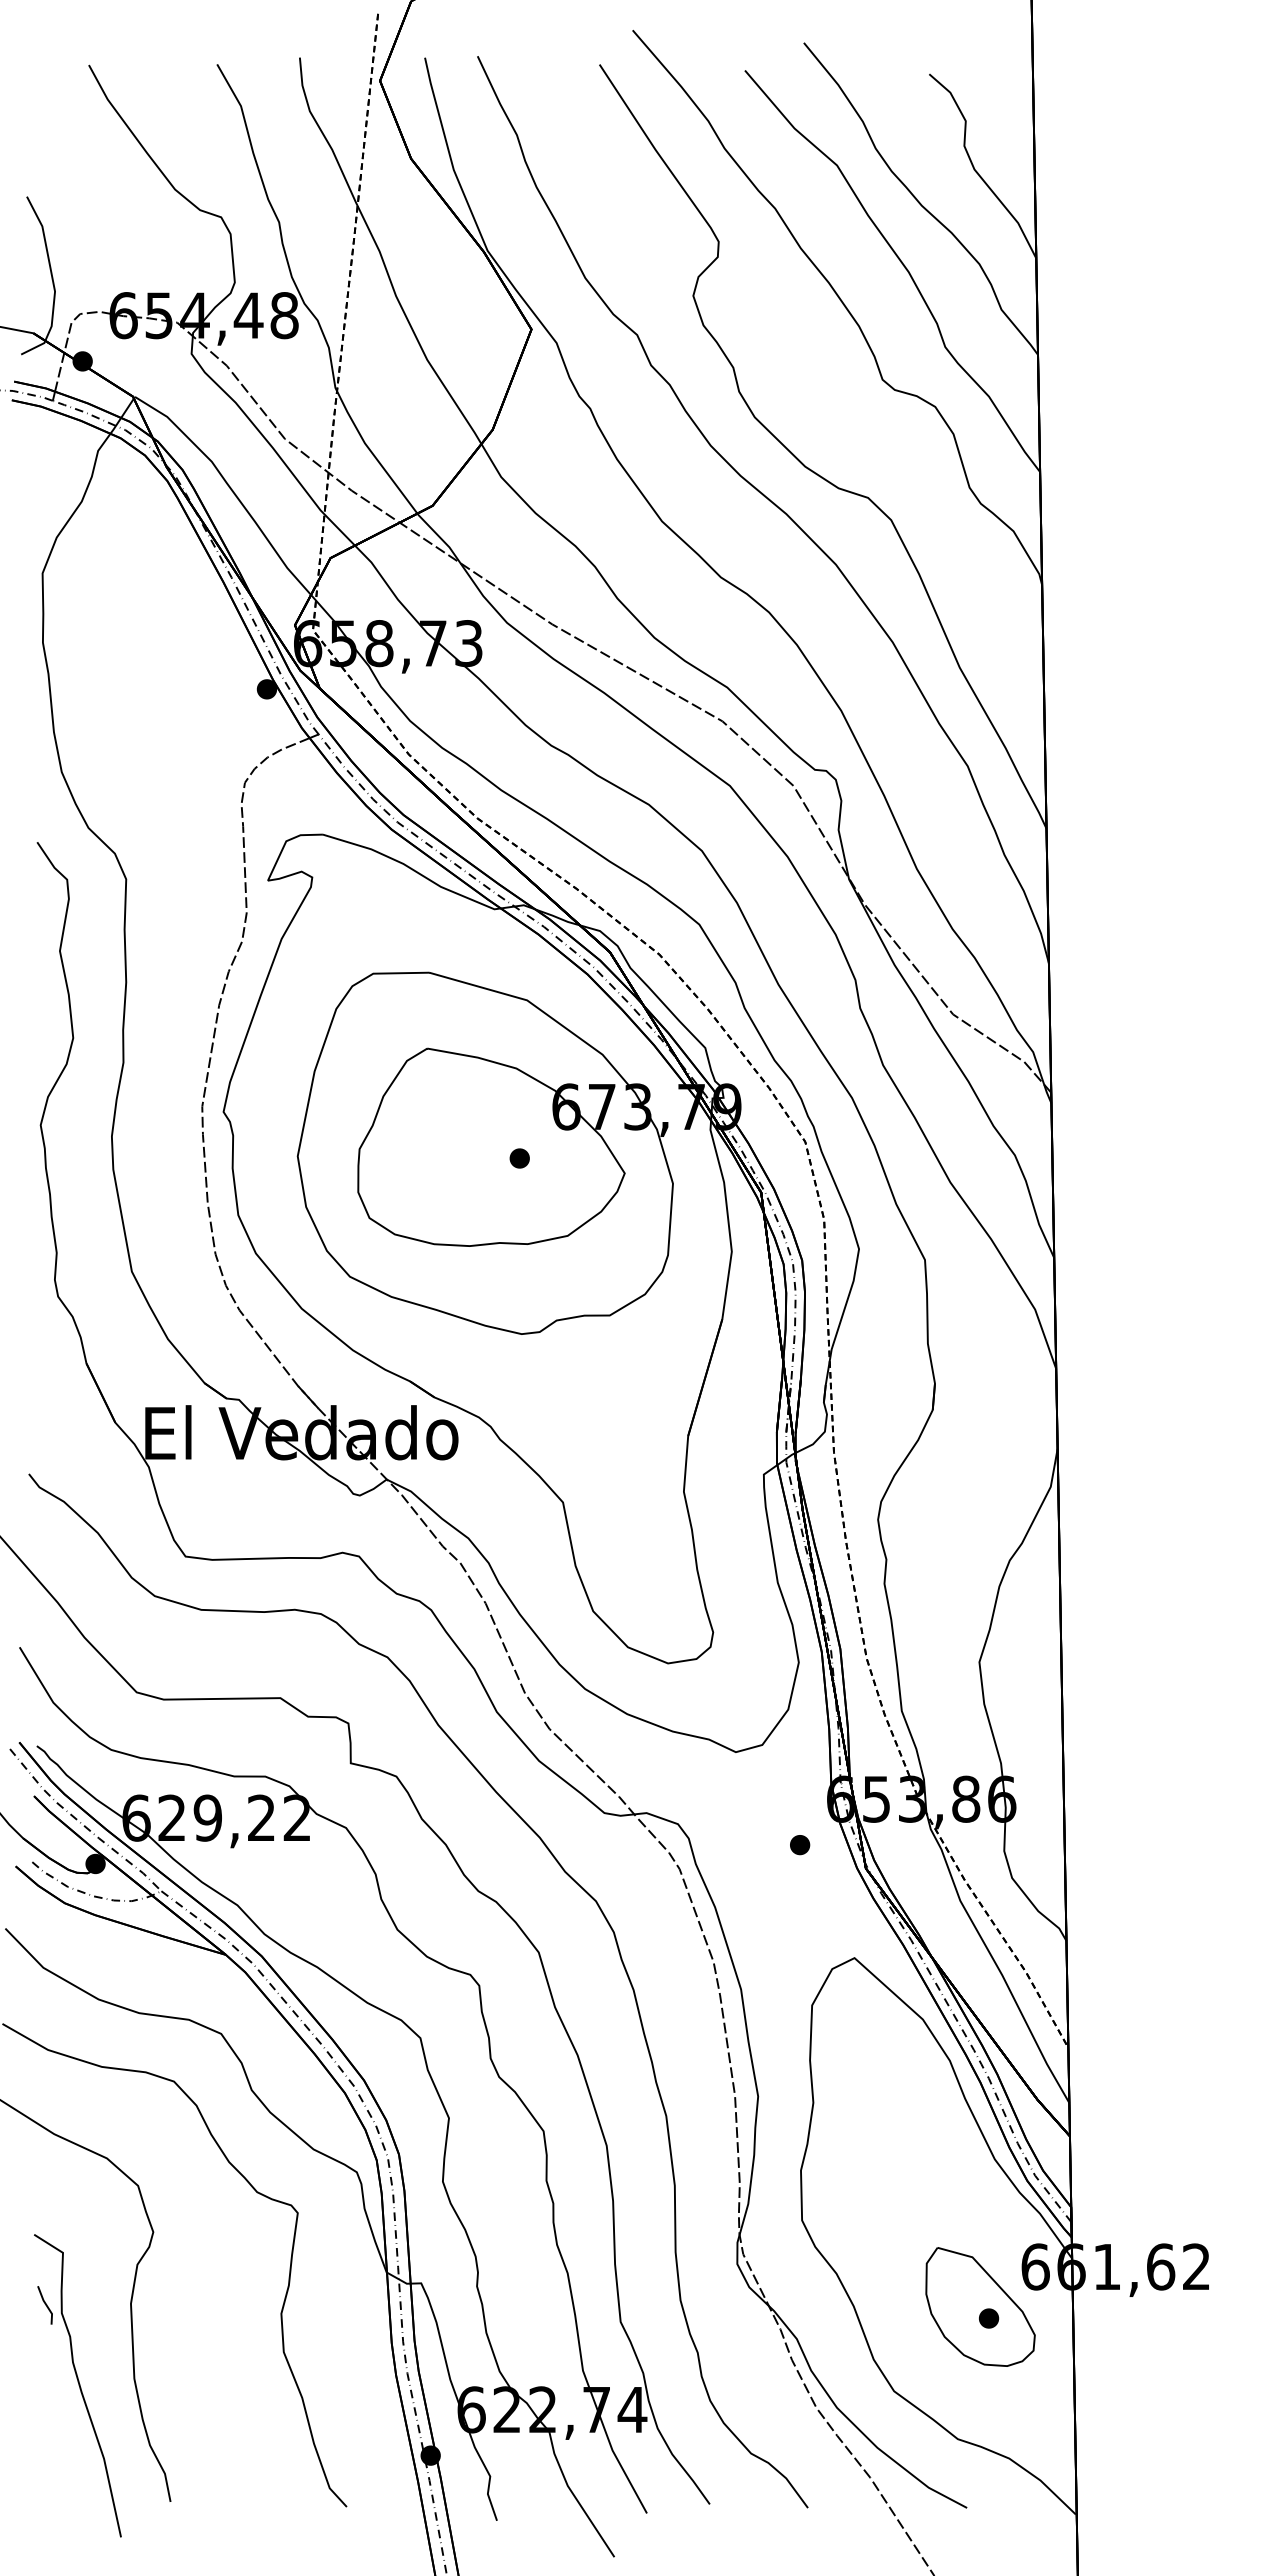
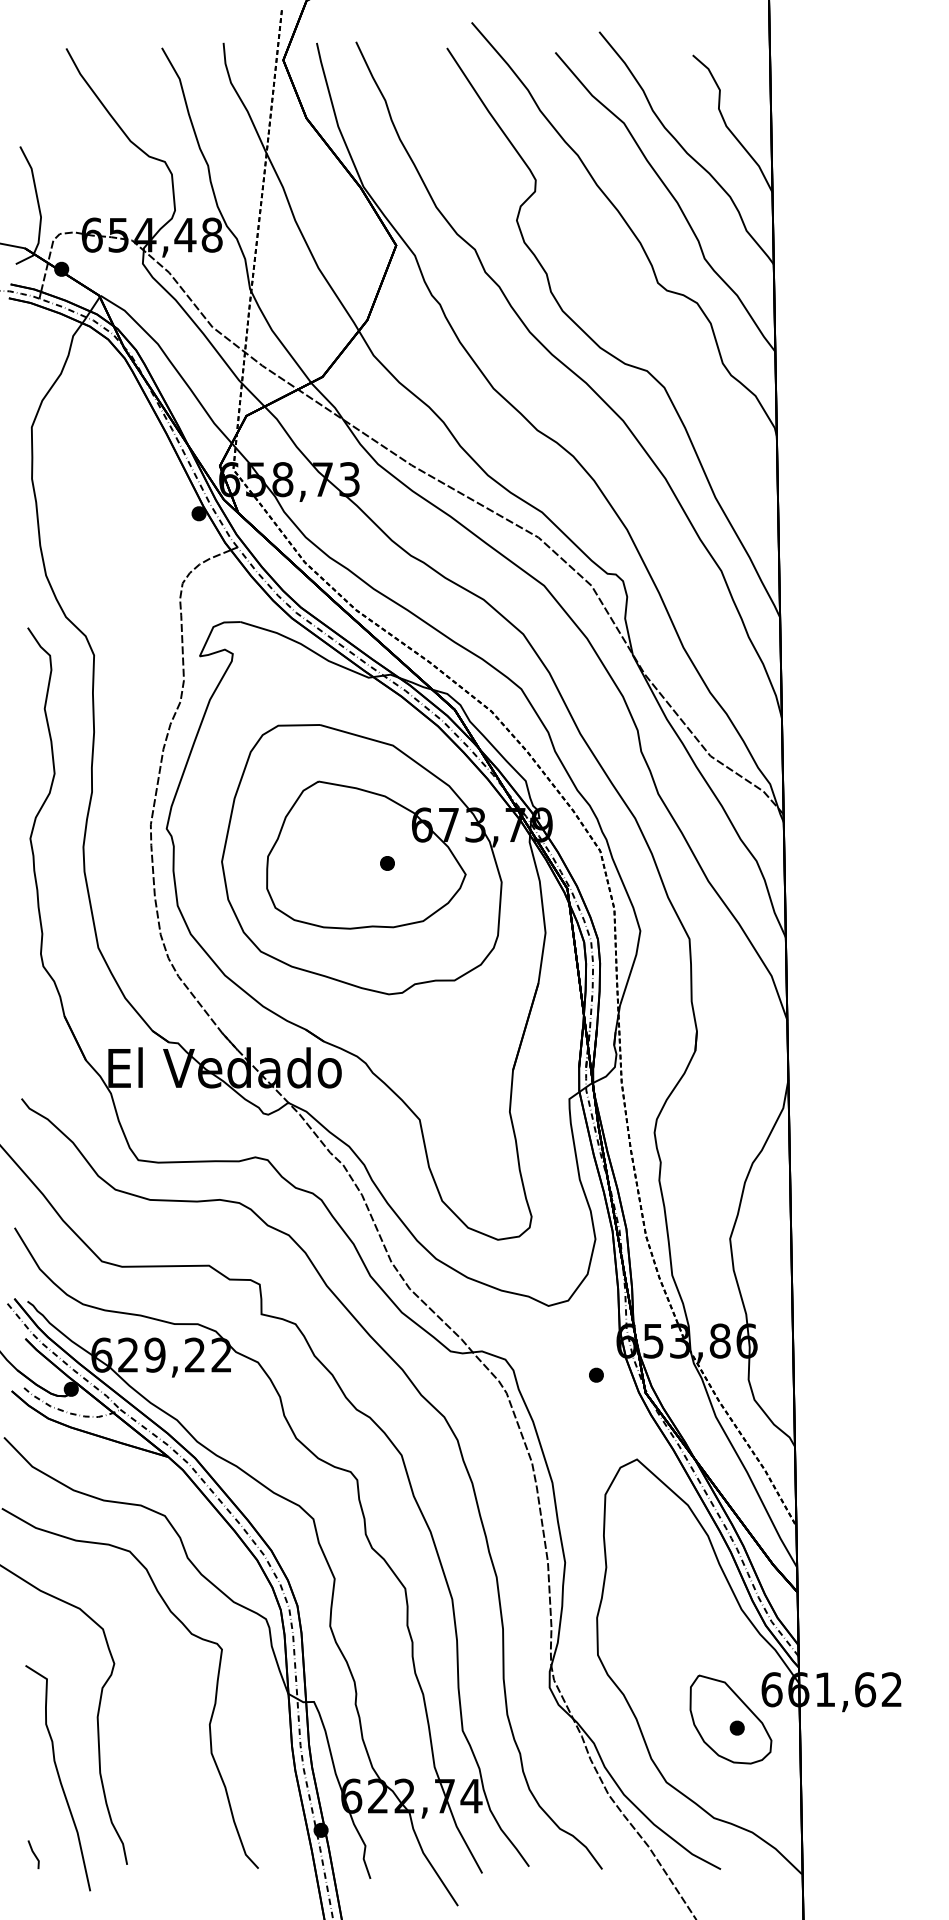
line: (44, 2304) -> (33, 1854), moved

